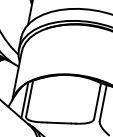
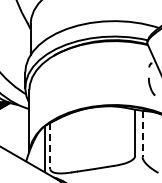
line: (29, 98) -> (50, 146), solid -> dashed
line: (103, 103) -> (142, 134), solid -> dashed

